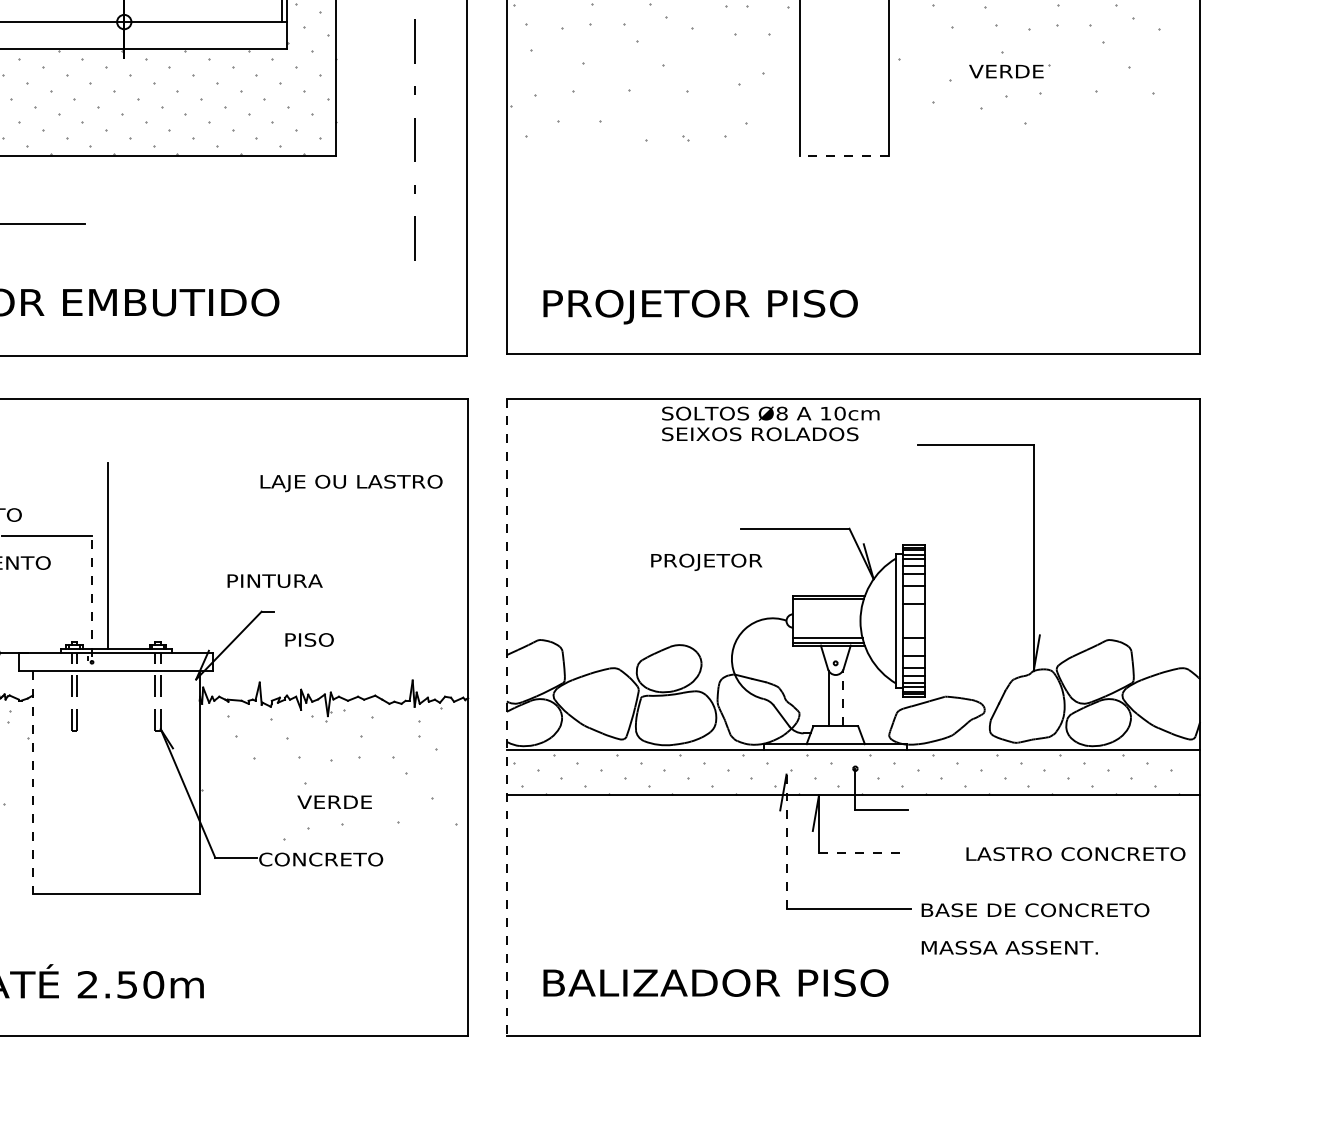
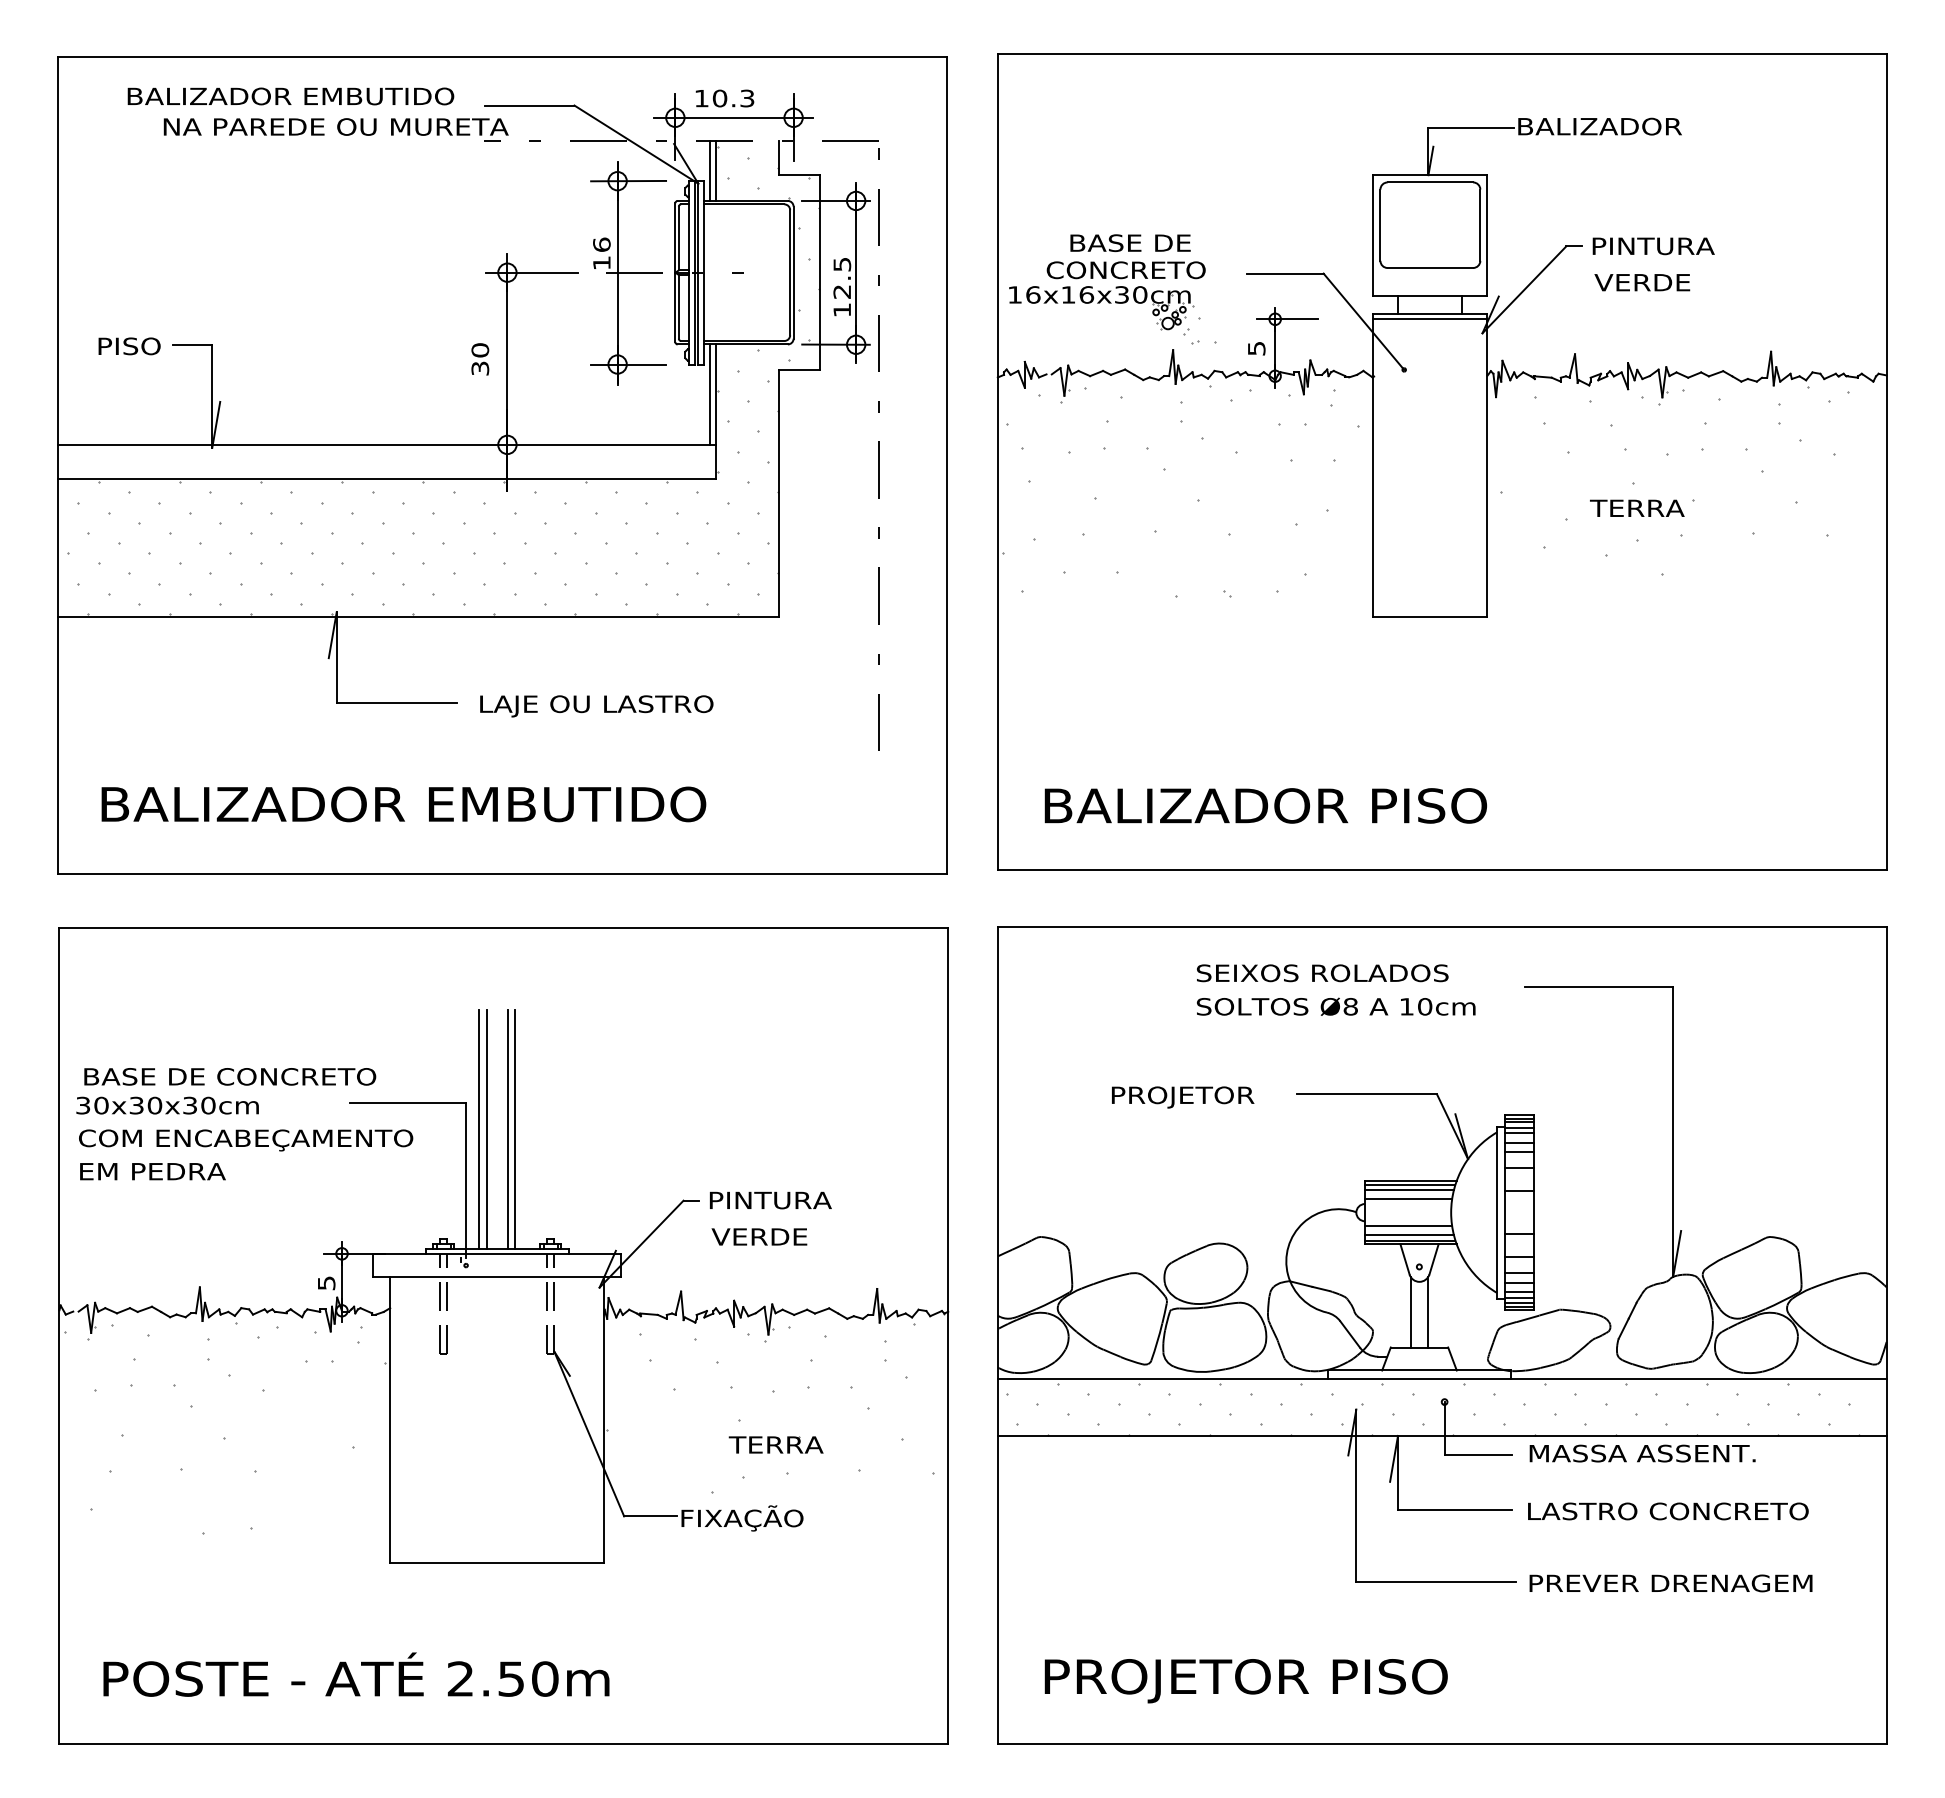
text: (1005, 70) -> (1637, 507), VERDE -> TERRA
line: (843, 155) -> (1429, 616), dashed -> solid
text: (717, 307) -> (1268, 810), PROJETOR PISO -> BALIZADOR PISO
text: (771, 413) -> (1336, 1006), moved
text: (351, 483) -> (596, 706), moved
line: (102, 555) -> (479, 1128), added
line: (124, 555) -> (507, 1128), added
line: (130, 555) -> (515, 1128), added
text: (707, 562) -> (1183, 1097), moved
text: (274, 581) -> (770, 1200), moved
line: (92, 595) -> (466, 1180), dashed -> solid
line: (827, 603) -> (1408, 1190), added
line: (827, 610) -> (1408, 1199), added
line: (827, 631) -> (1408, 1225), added
text: (320, 639) -> (759, 1236), PISO -> VERDE
line: (842, 698) -> (1428, 1311), dashed -> solid
line: (506, 717) -> (997, 1336), dashed -> solid
line: (33, 783) -> (390, 1420), dashed -> solid
text: (334, 801) -> (776, 1444), VERDE -> TERRA
line: (786, 842) -> (1356, 1496), dashed -> solid
line: (863, 852) -> (1455, 1509), dashed -> solid
text: (1076, 854) -> (1668, 1511), moved
text: (320, 859) -> (759, 1518), CONCRETO -> FIXAÇÃO
text: (1036, 910) -> (1676, 1583), BASE DE CONCRETO -> PREVER DRENAGEM
text: (1009, 947) -> (1642, 1453), moved
text: (717, 986) -> (1268, 1681), BALIZADOR PISO -> PROJETOR PISO

